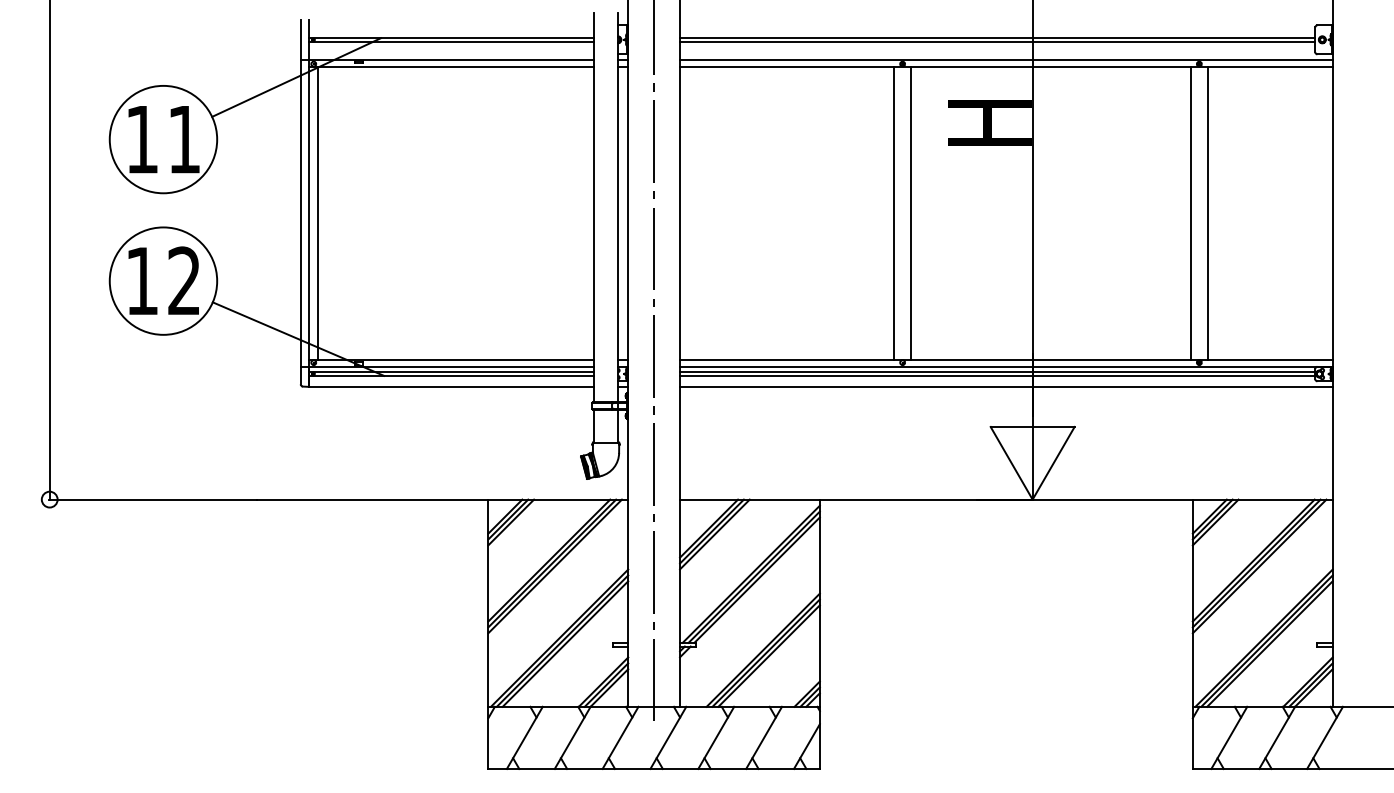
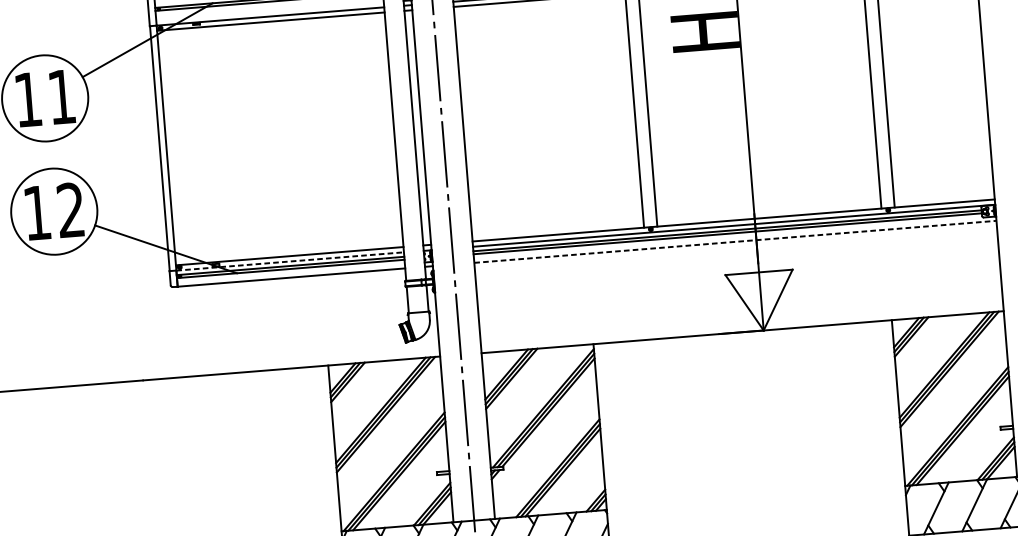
line: (317, 212) -> (173, 146), removed
line: (451, 366) -> (290, 261), solid -> dashed
line: (1006, 386) -> (735, 241), solid -> dashed

